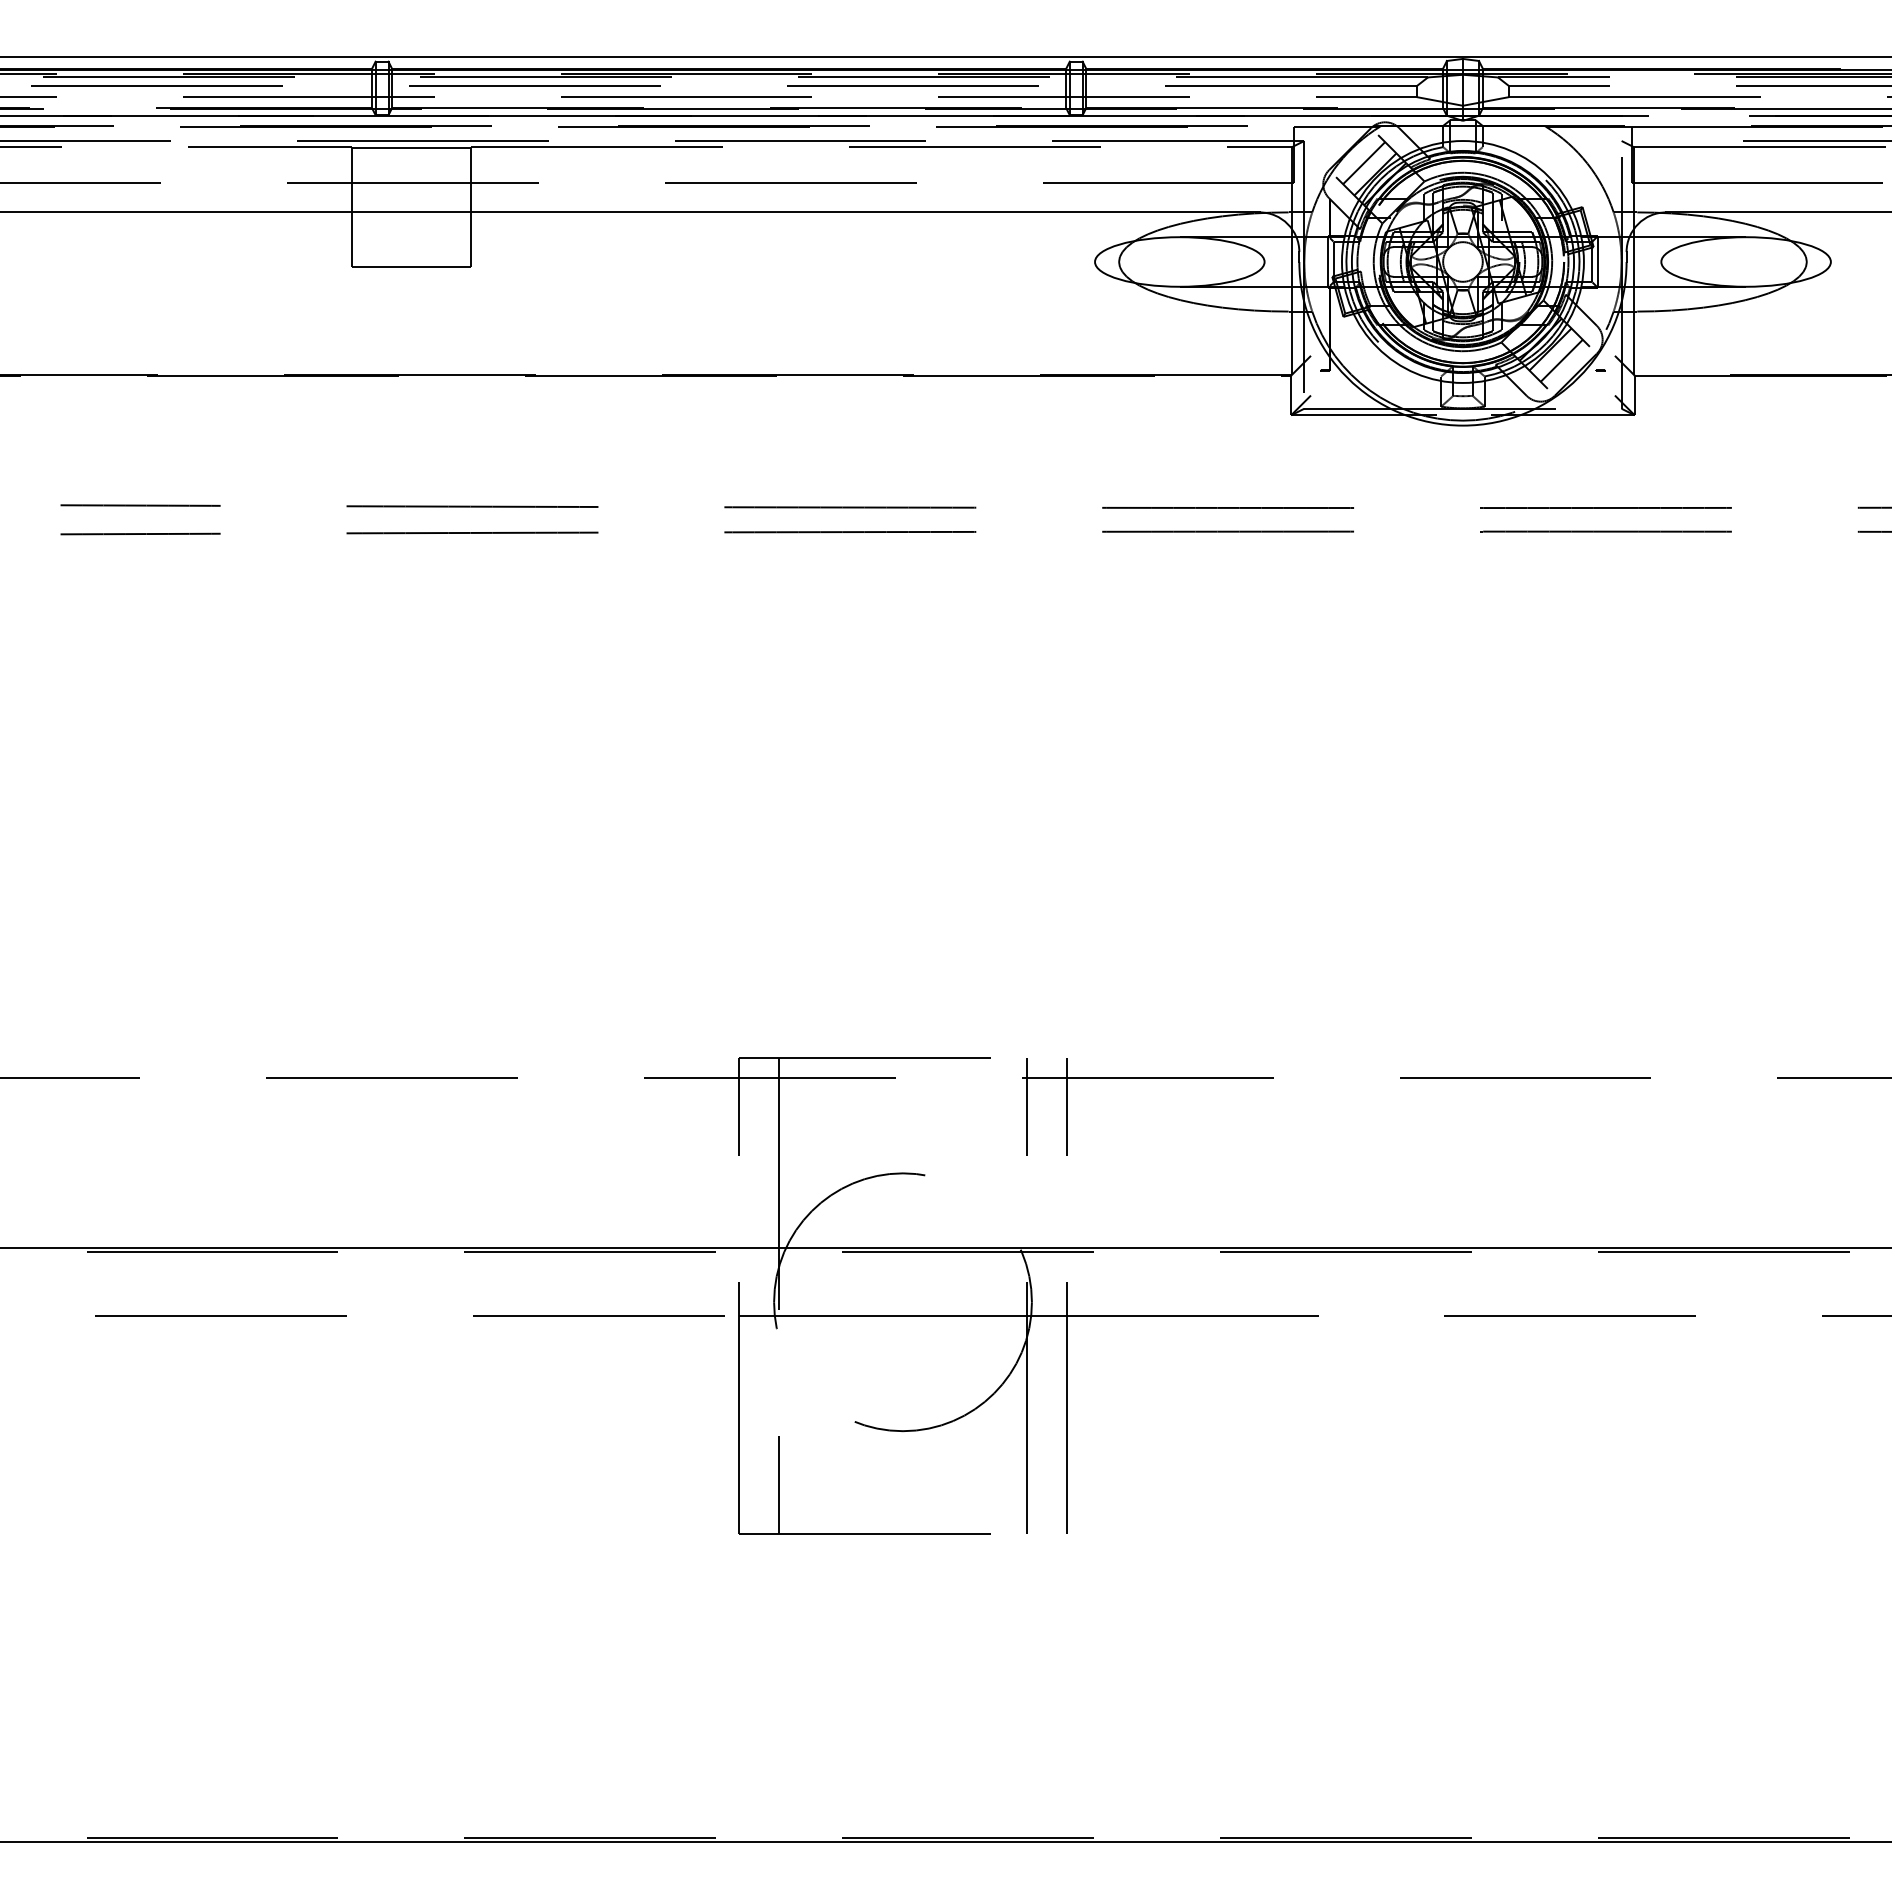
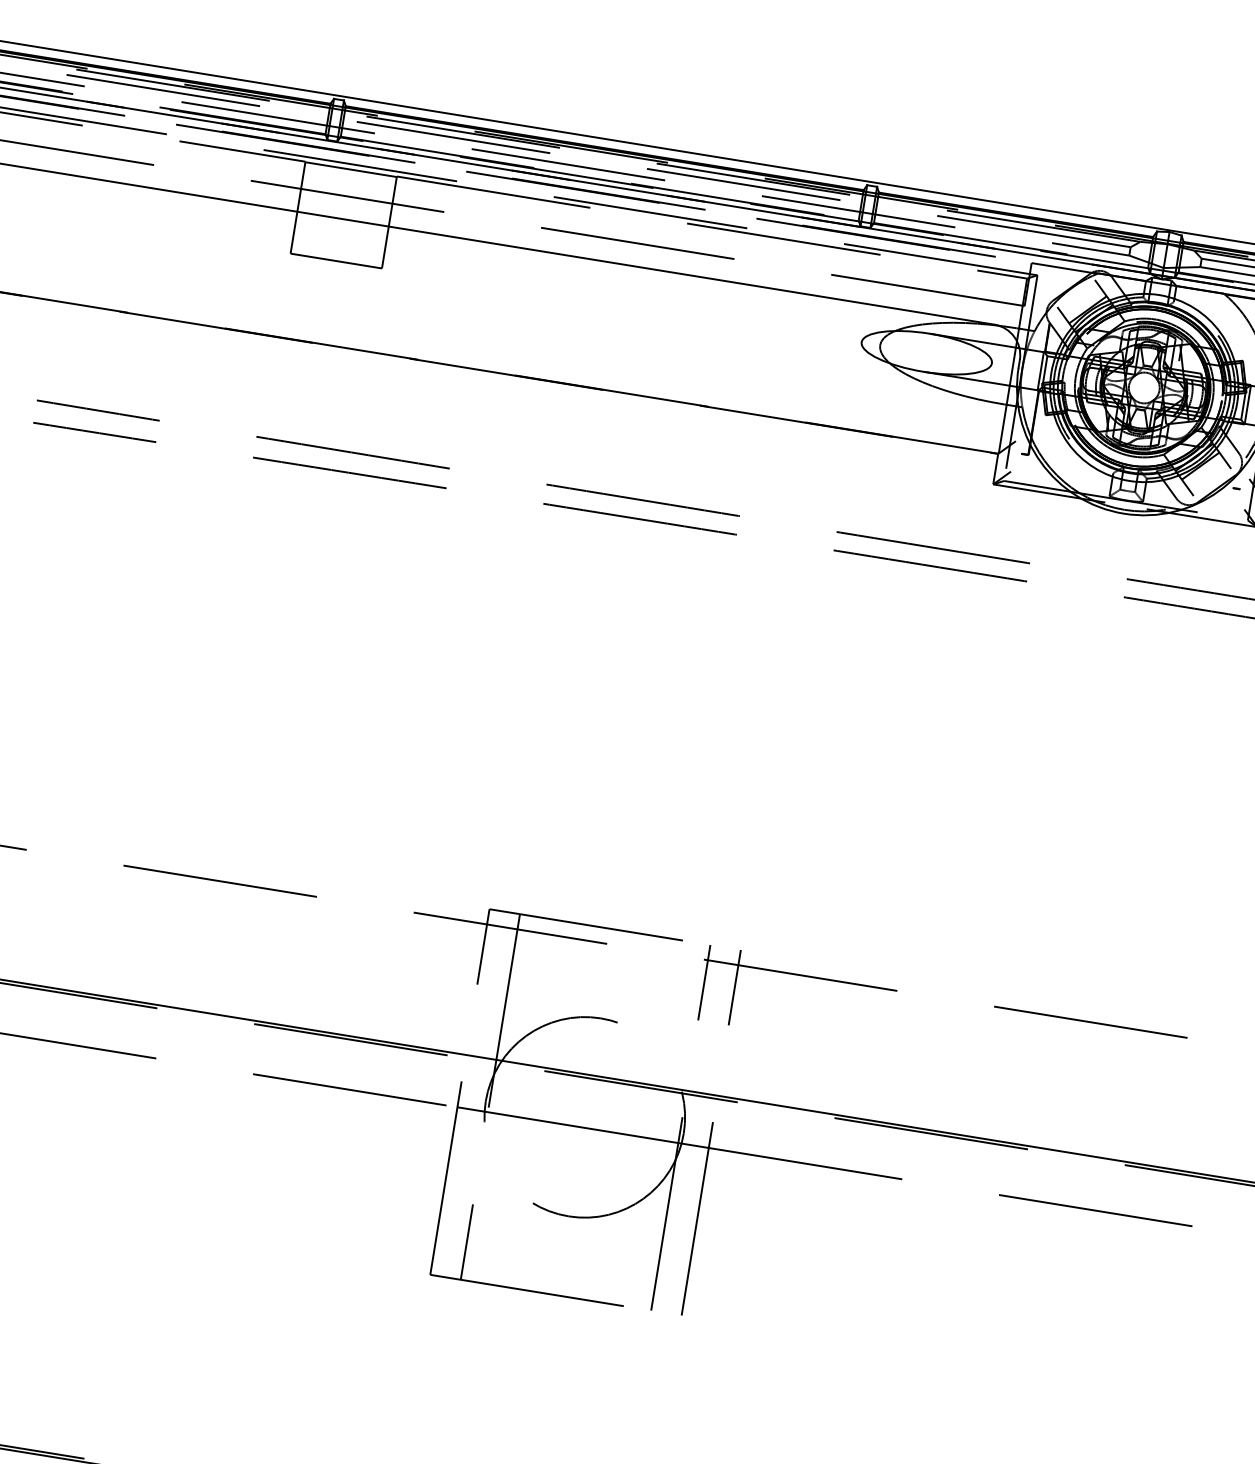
line: (1364, 163) -> (1080, 300), removed
line: (1561, 360) -> (1207, 475), removed

